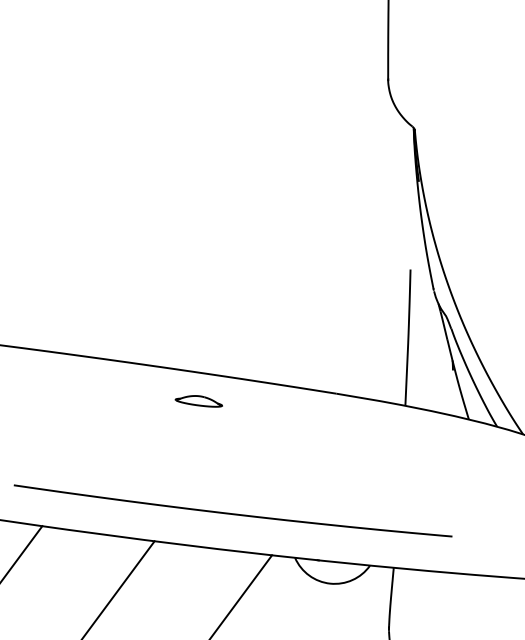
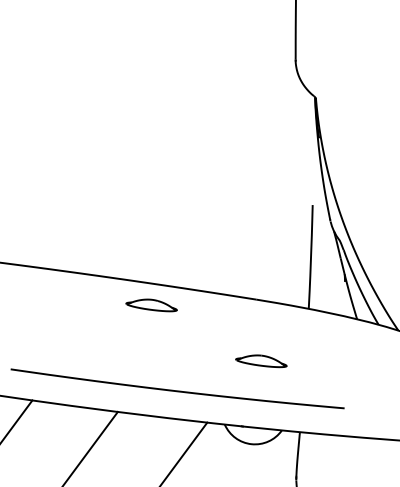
part: (198, 401) -> (151, 305), size x1.43
part: (343, 475) -> (261, 361), added

